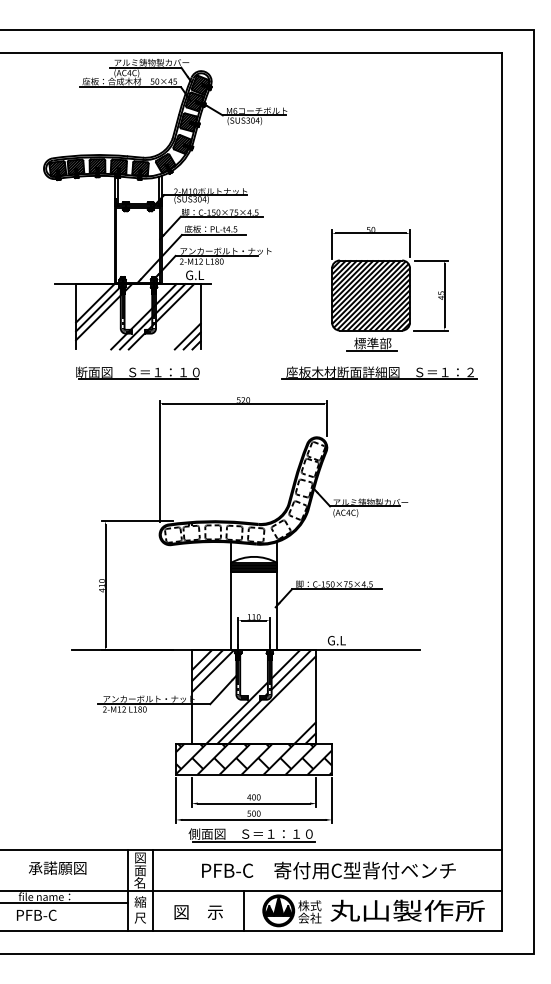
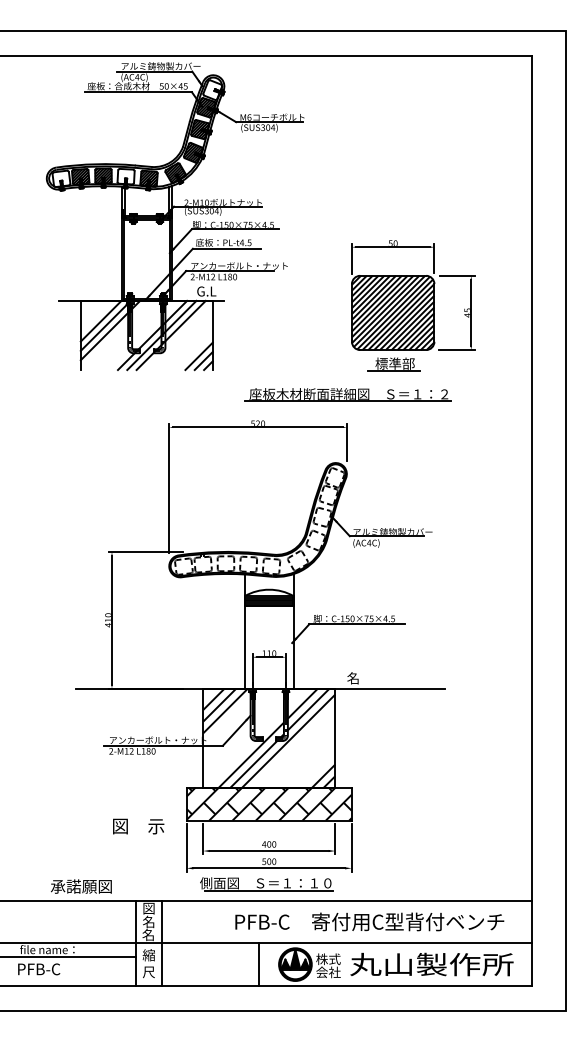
hatch: (200, 84) -> (212, 89), removed
hatch: (118, 166) -> (125, 176), removed
hatch: (57, 168) -> (61, 178), removed
part: (137, 372) -> (145, 394), removed
part: (379, 372) -> (348, 394), moved
text: (336, 640) -> (356, 678), G.L -> 名
text: (57, 867) -> (81, 885), moved
text: (139, 870) -> (147, 921), 面 -> 名
text: (328, 870) -> (369, 921), moved
text: (198, 912) -> (138, 826), moved

